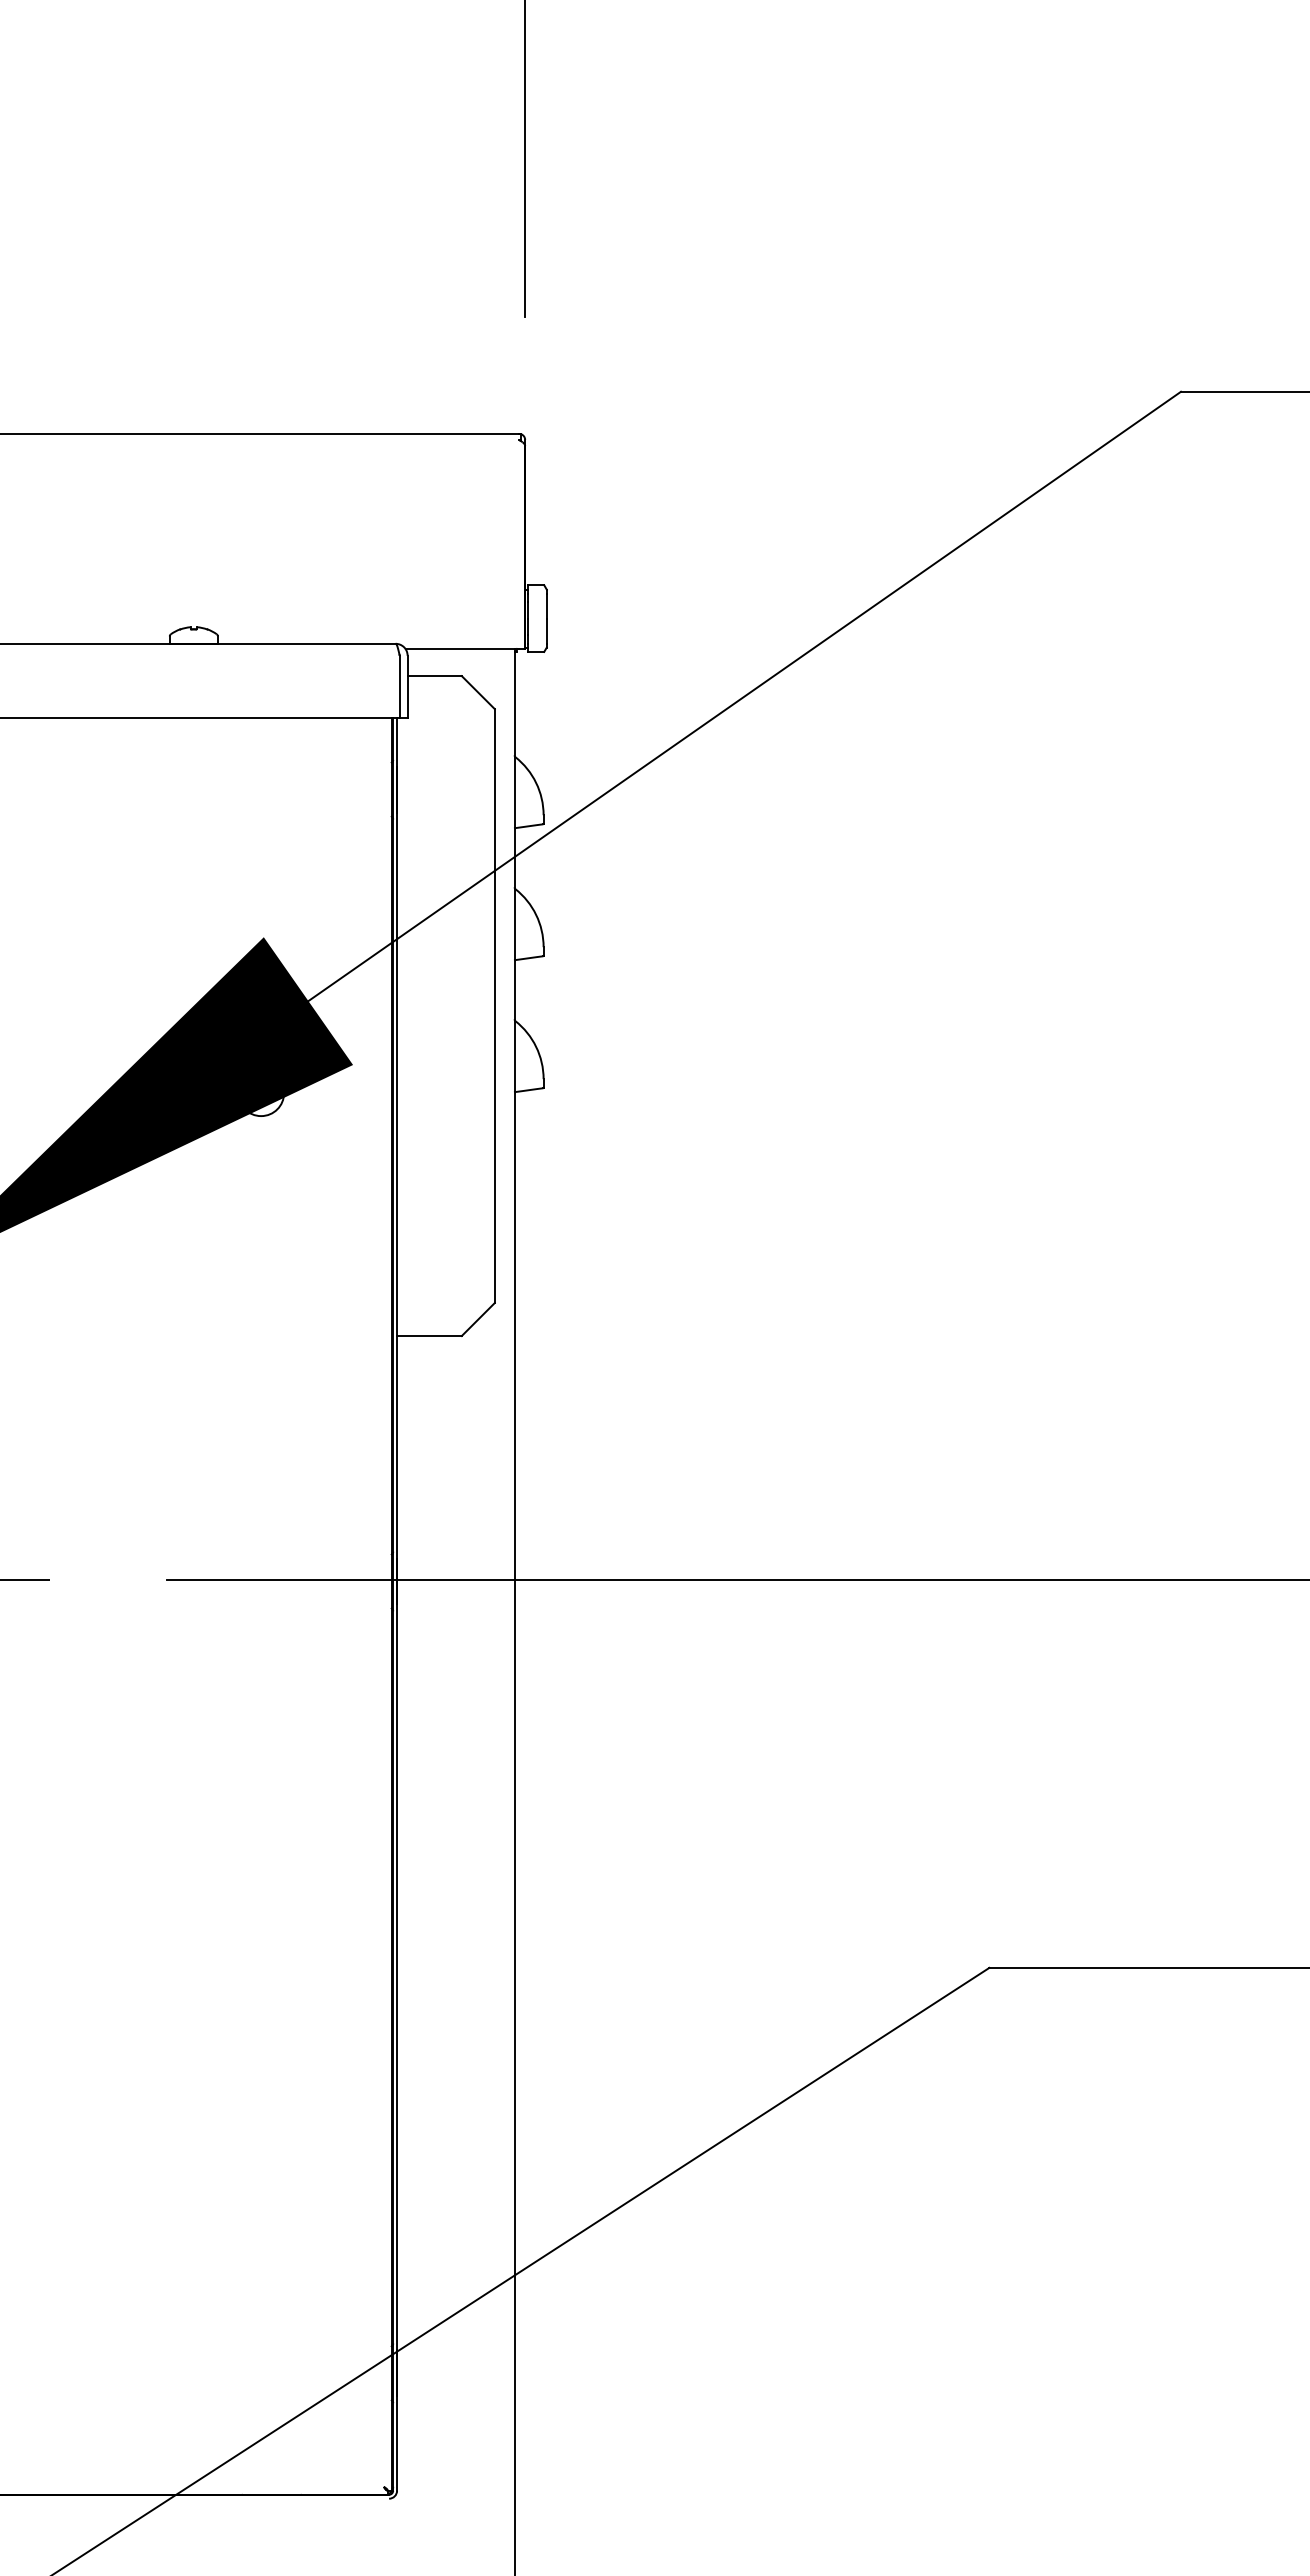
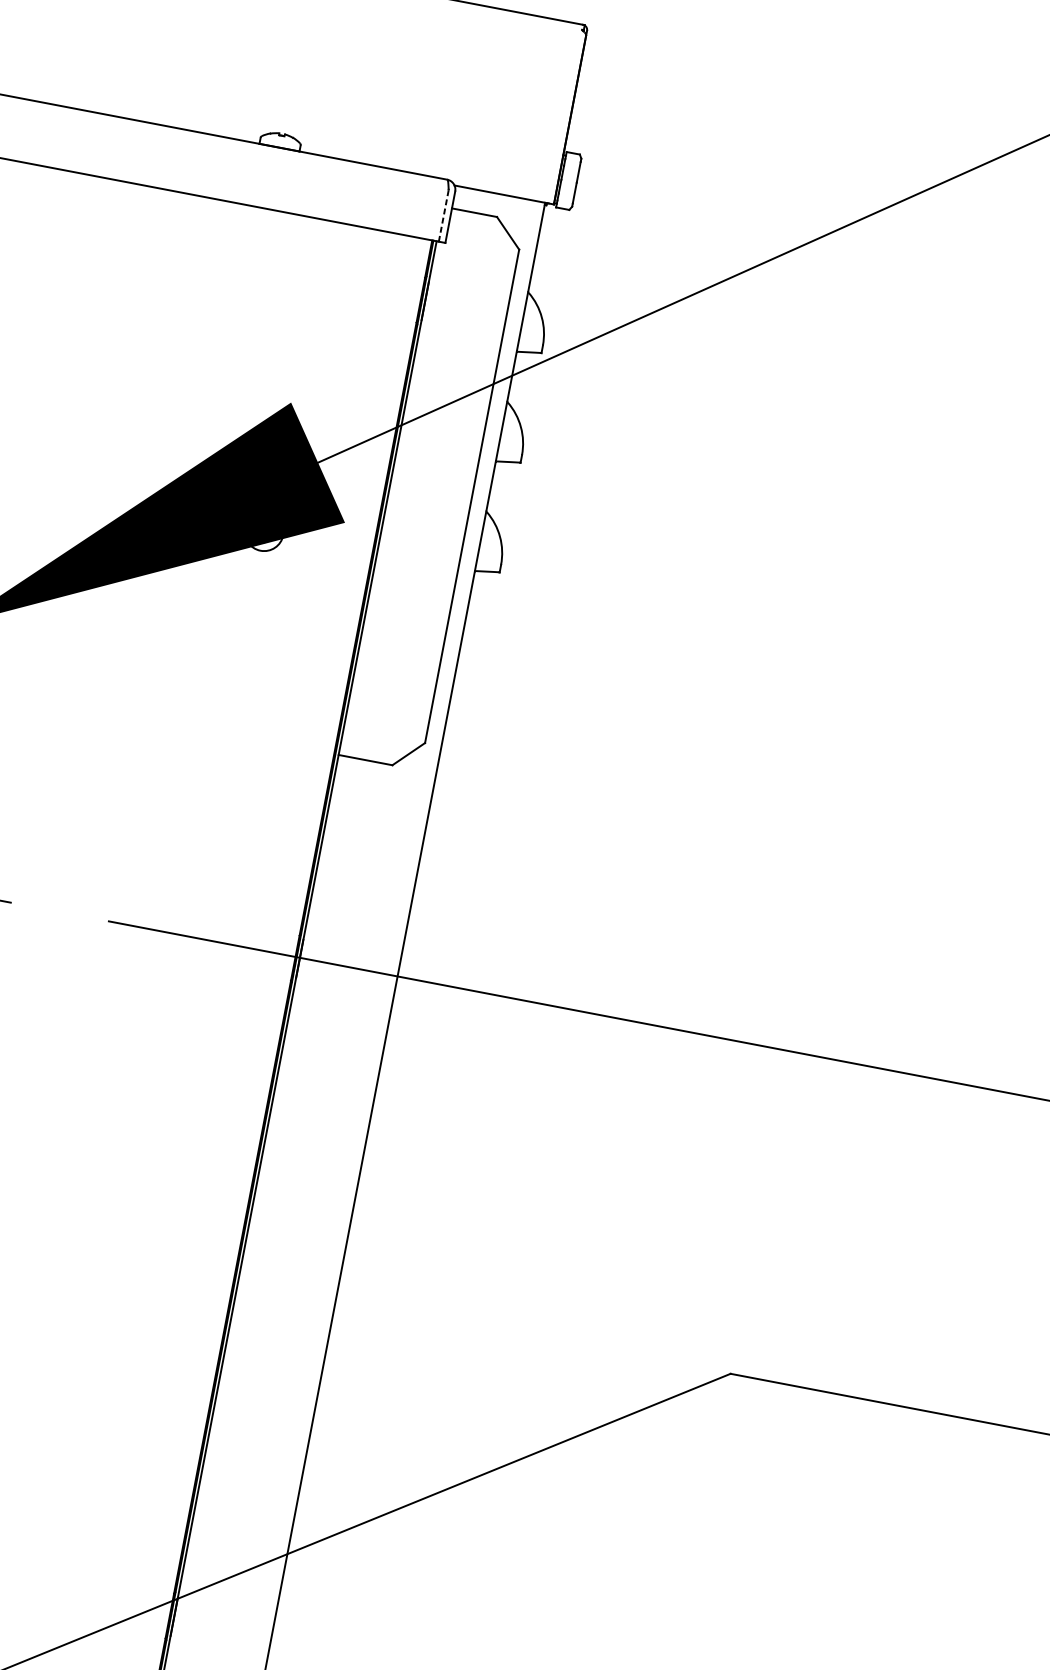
line: (399, 686) -> (443, 215), solid -> dashed

